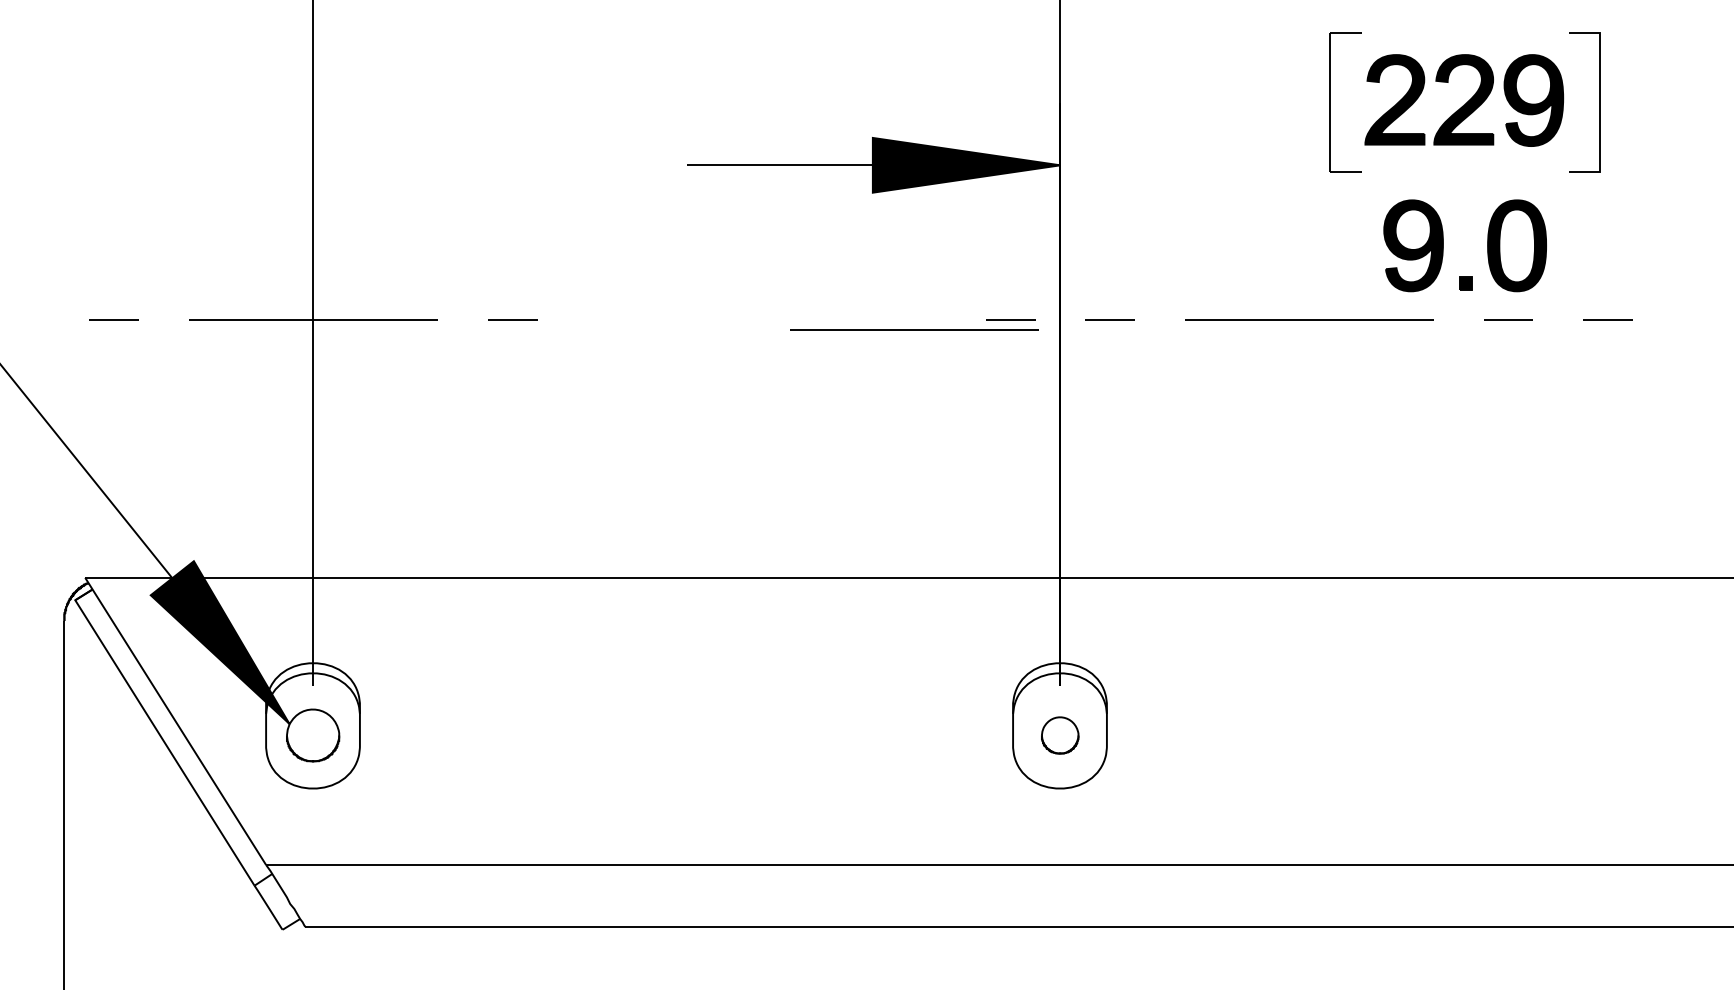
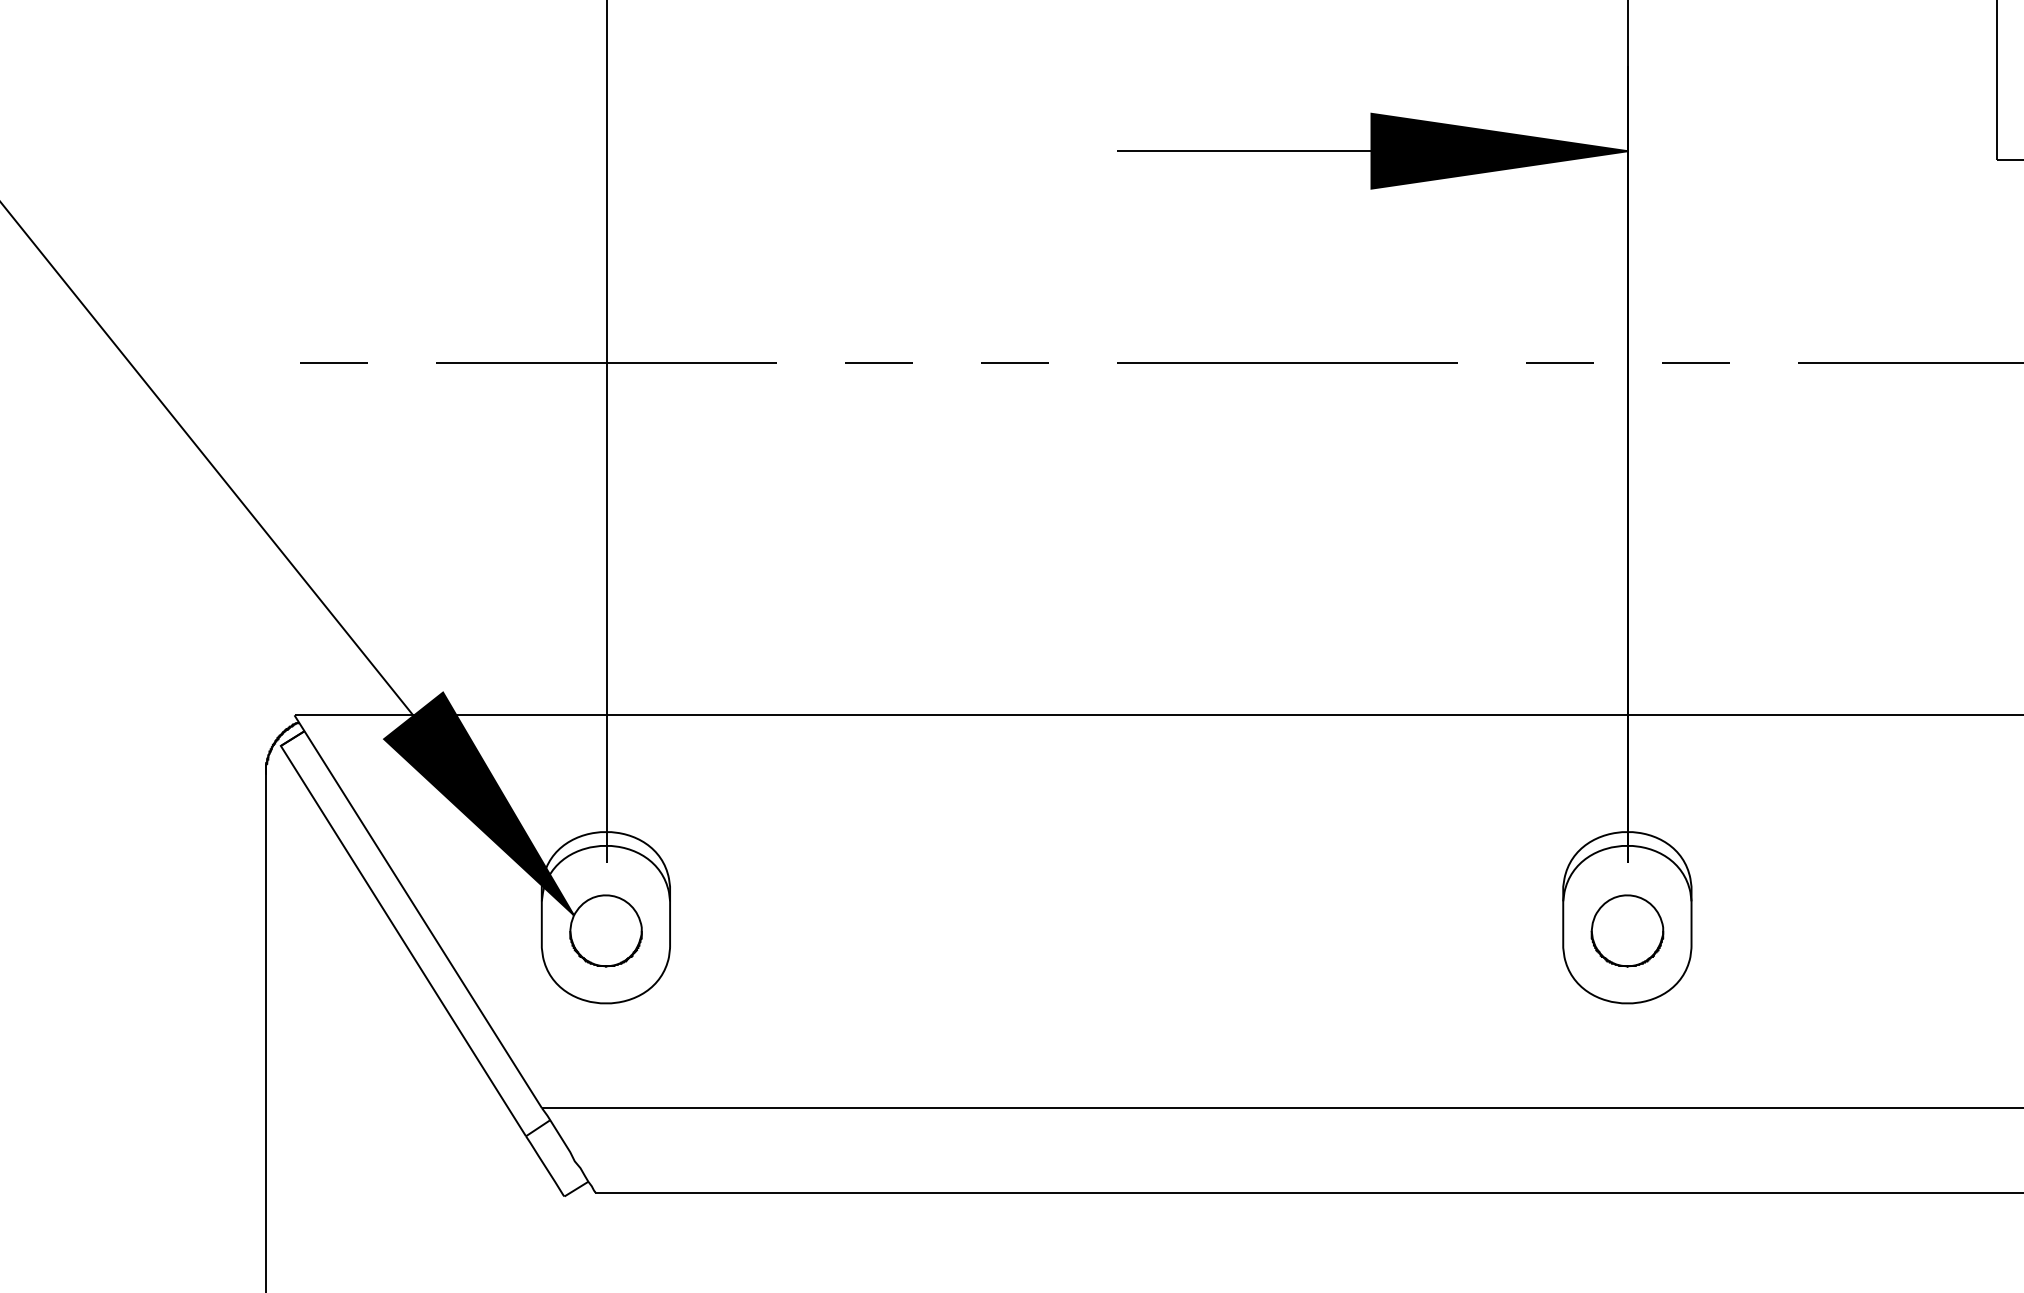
line: (611, 319) -> (1014, 362), added
line: (914, 329) -> (1287, 362), moved
part: (1060, 735) -> (1628, 930), size x1.43

